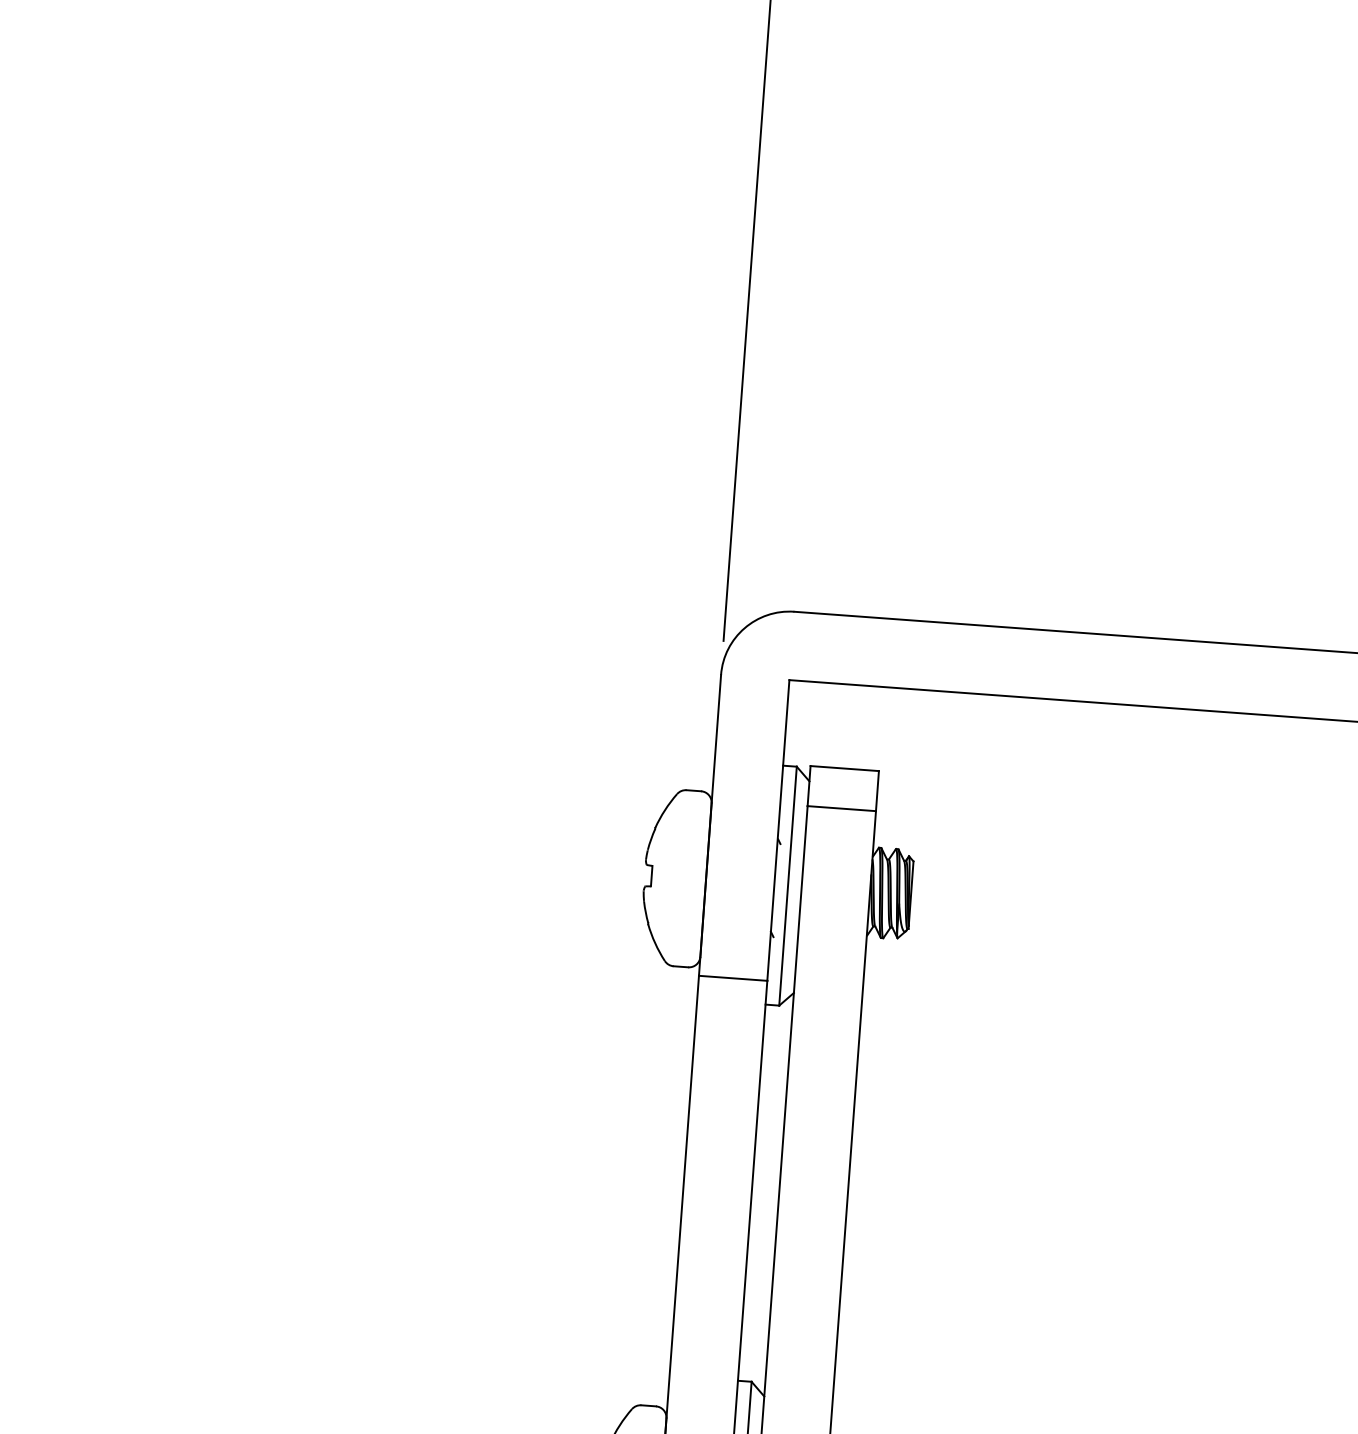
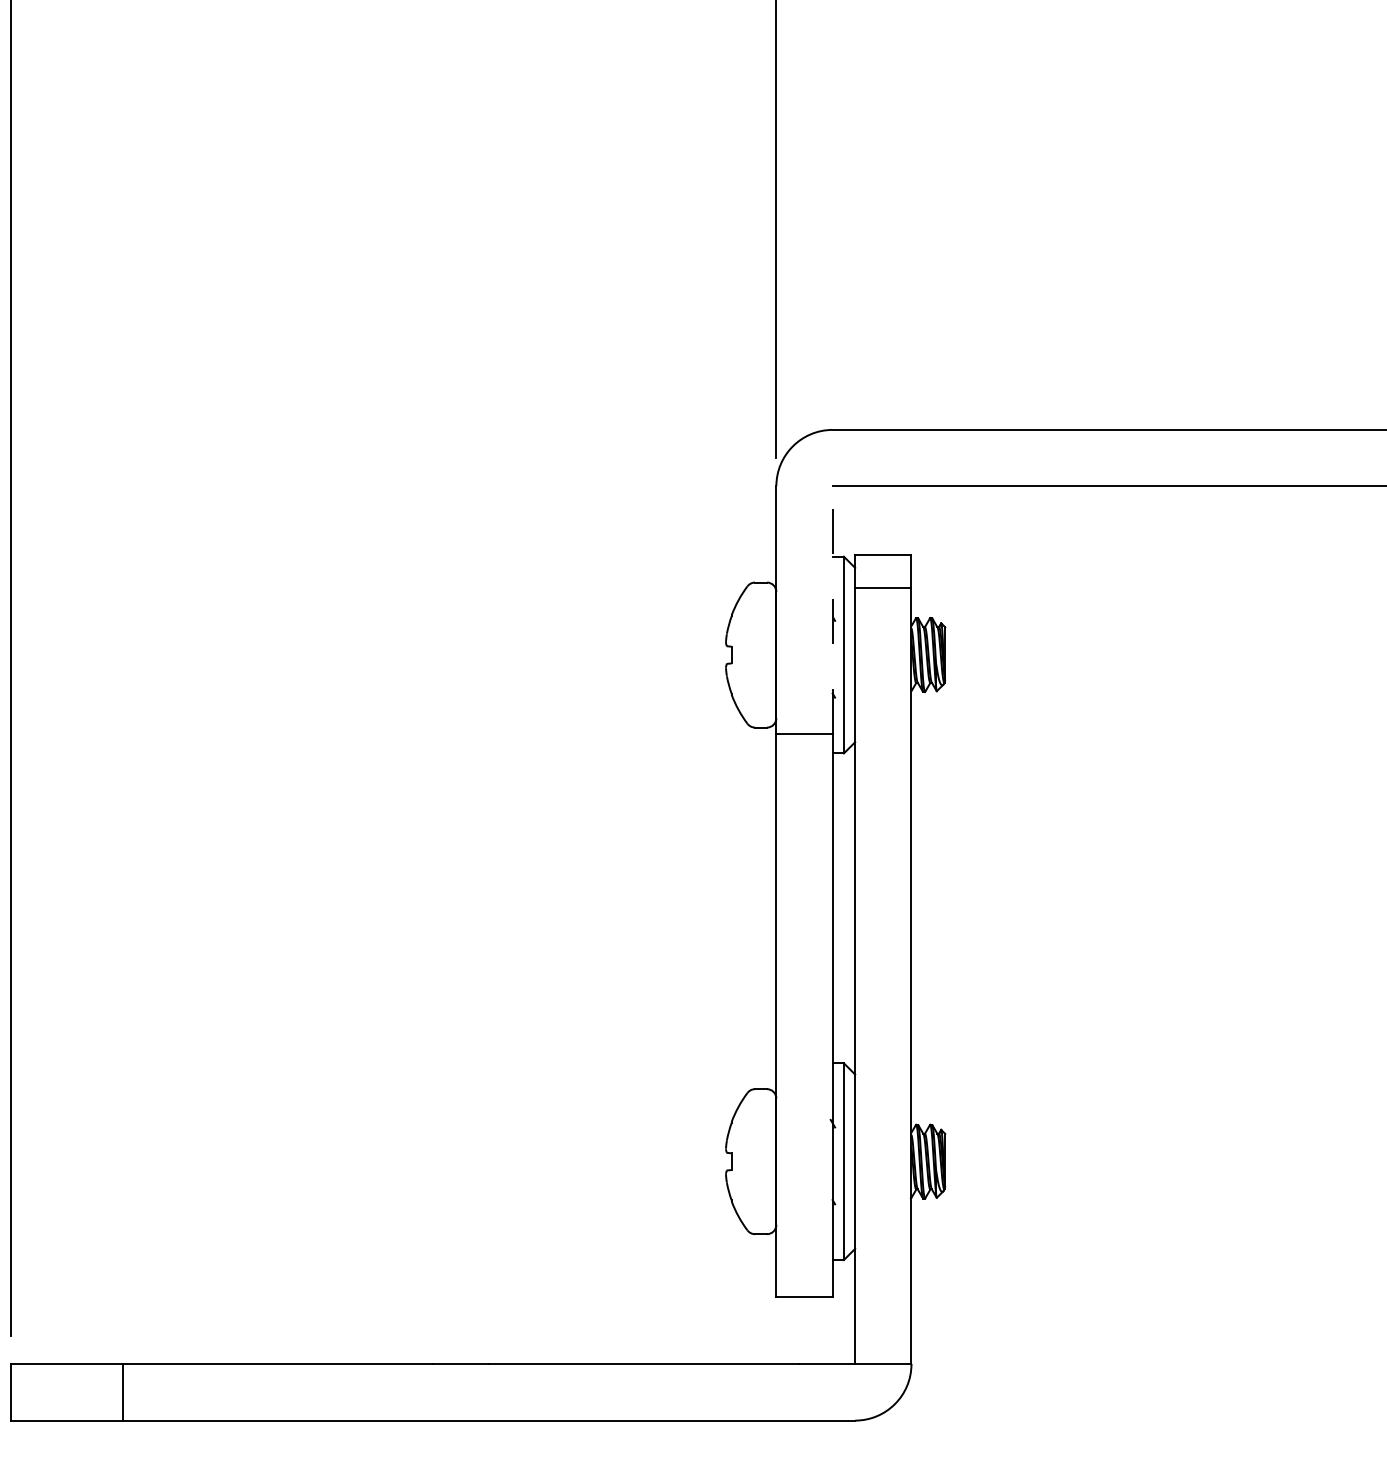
line: (778, 831) -> (832, 610), solid -> dashed

